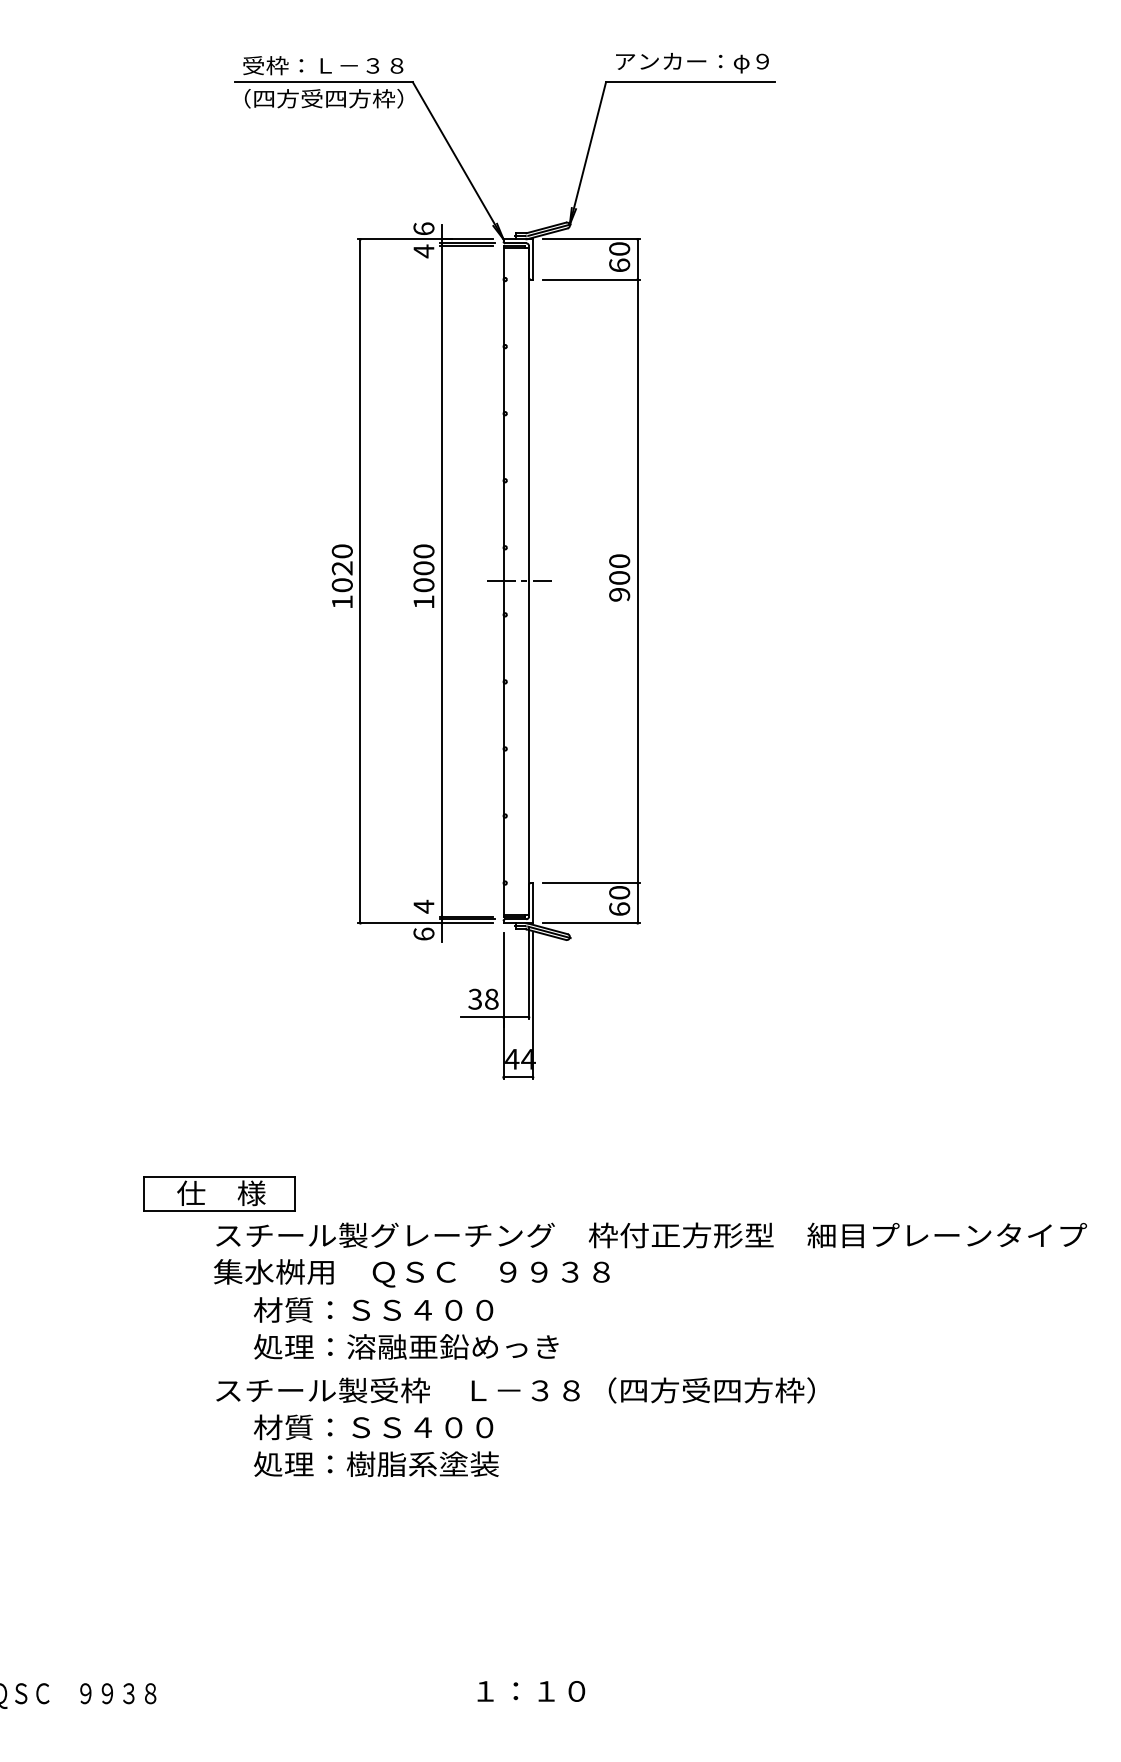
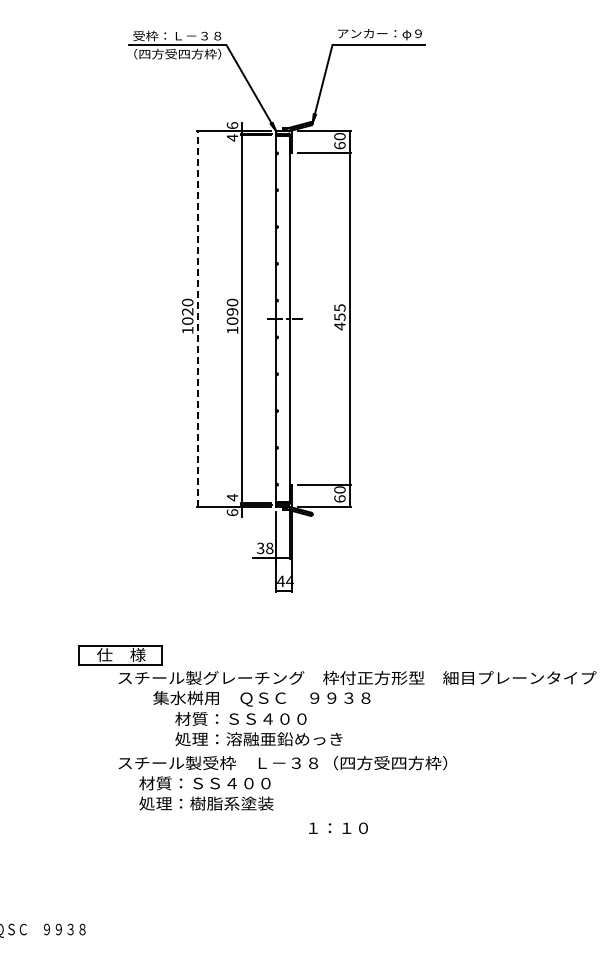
text: (423, 567) -> (232, 311), 1000 -> 1090
text: (618, 578) -> (339, 317), 900 -> 455
line: (360, 582) -> (197, 319), solid -> dashed
text: (411, 1309) -> (261, 718), moved
text: (531, 1689) -> (338, 827), moved

